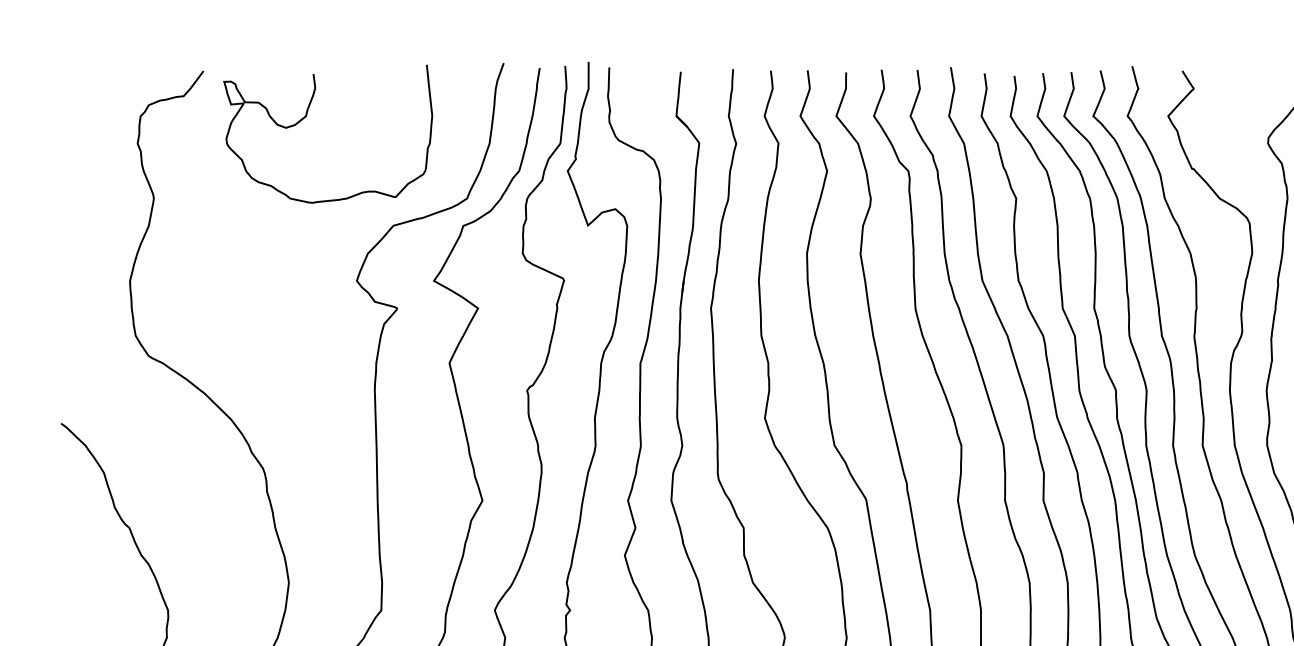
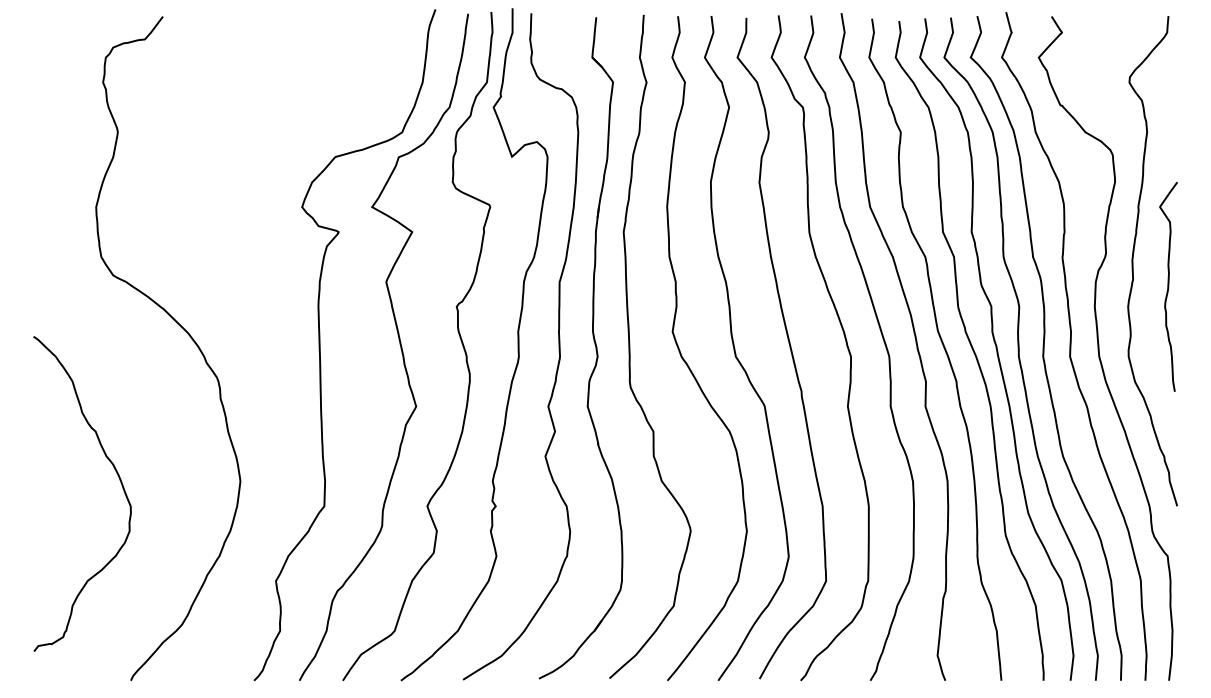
curve: (306, 117) -> (256, 58), removed

